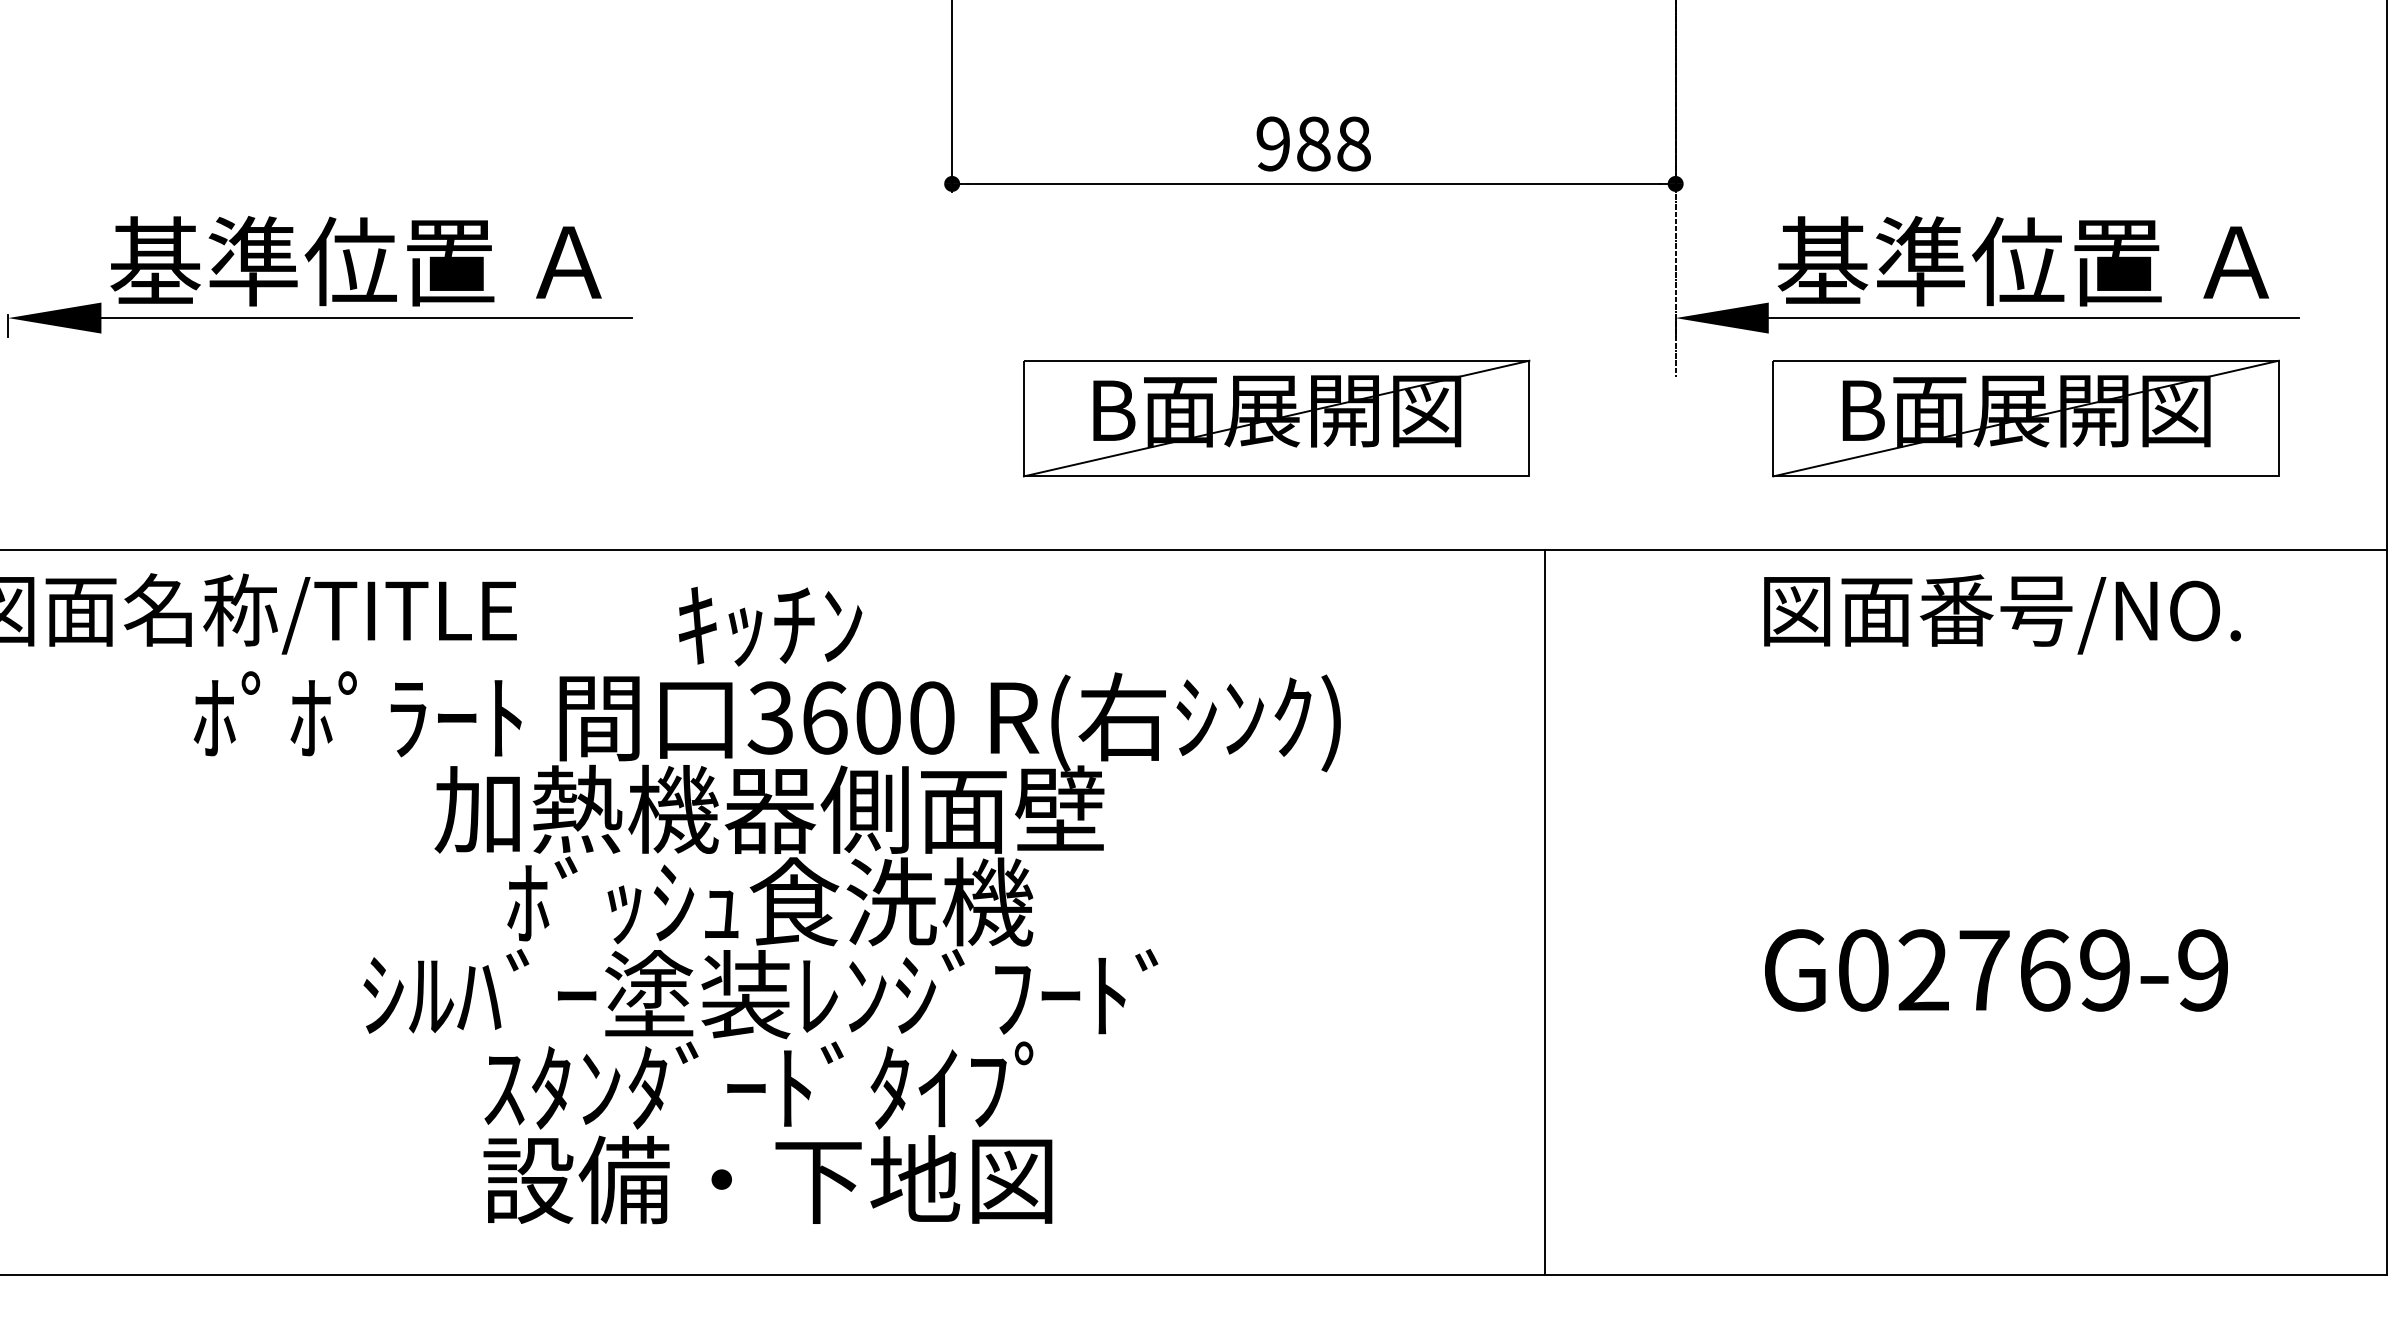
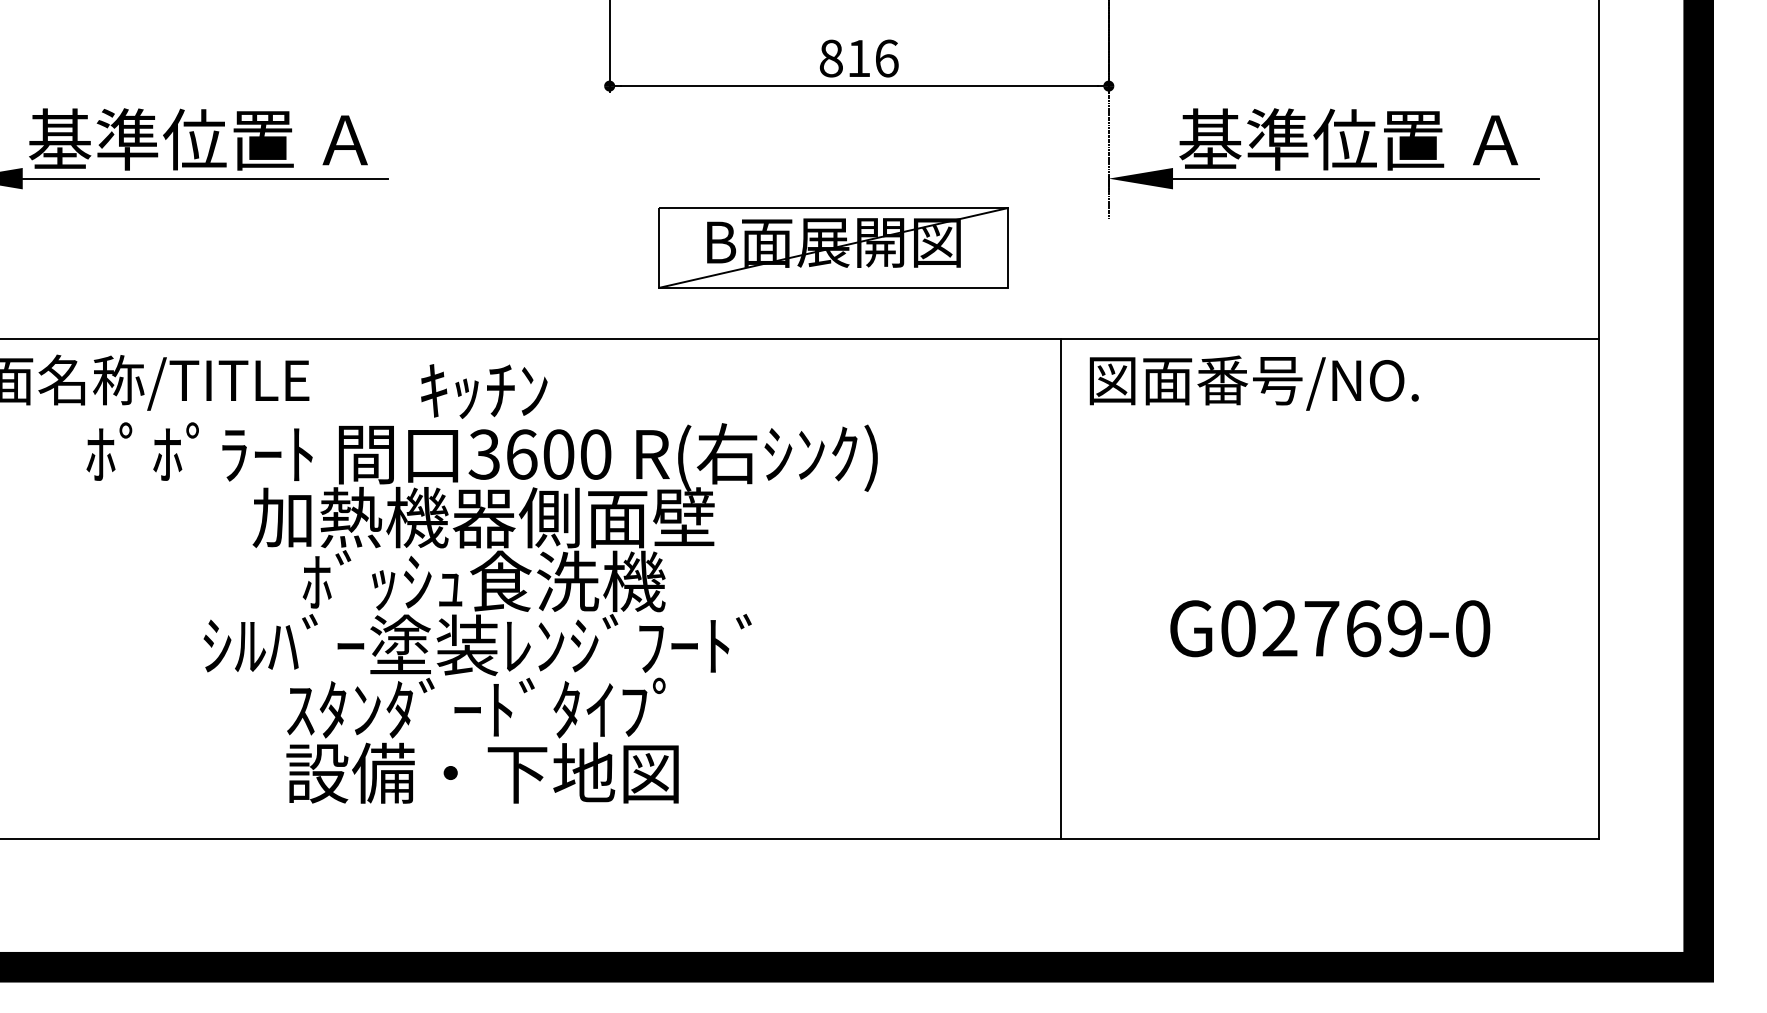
text: (1312, 143) -> (858, 58), 988 -> 816
part: (2026, 417) -> (1350, 247), removed
text: (2001, 613) -> (1253, 382), moved
line: (1544, 912) -> (1060, 588), moved
text: (2202, 970) -> (1472, 628), G02769-9 -> G02769-0

